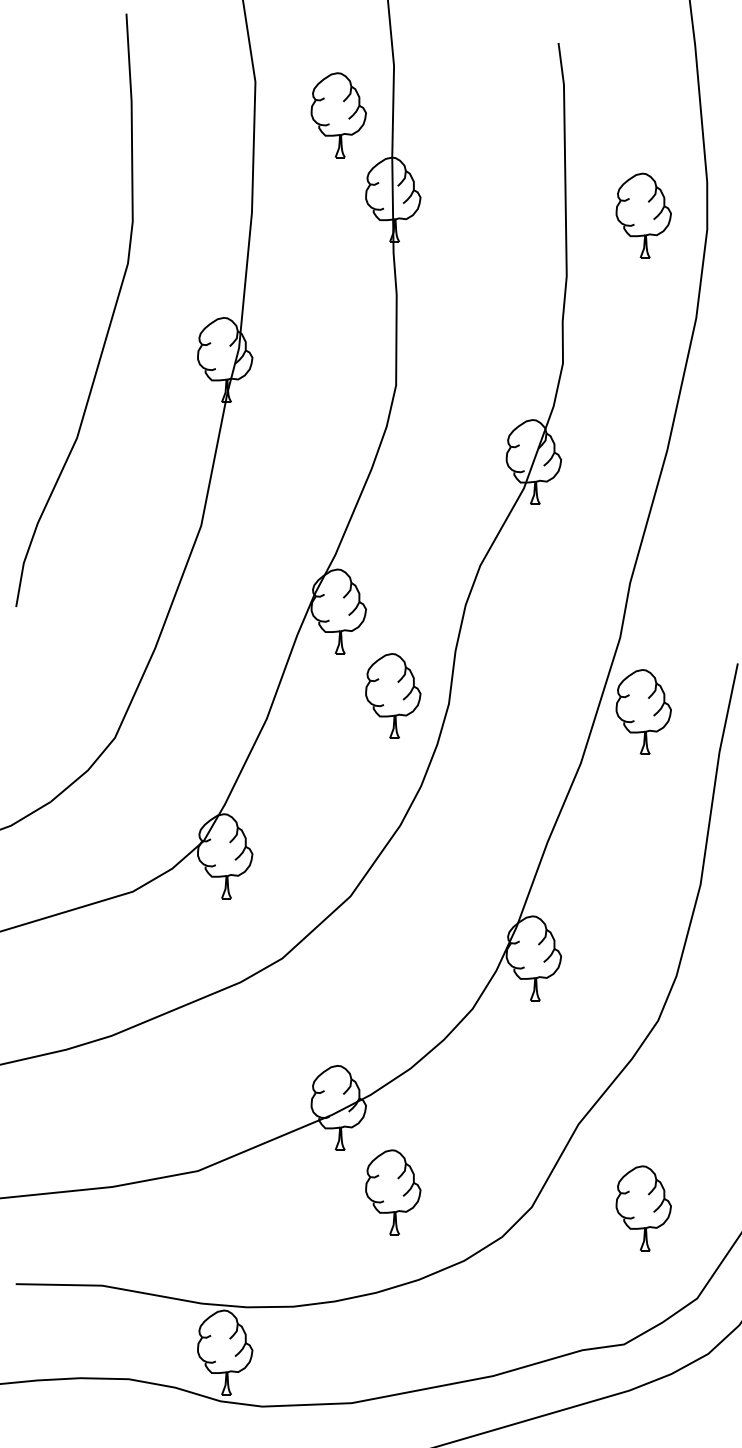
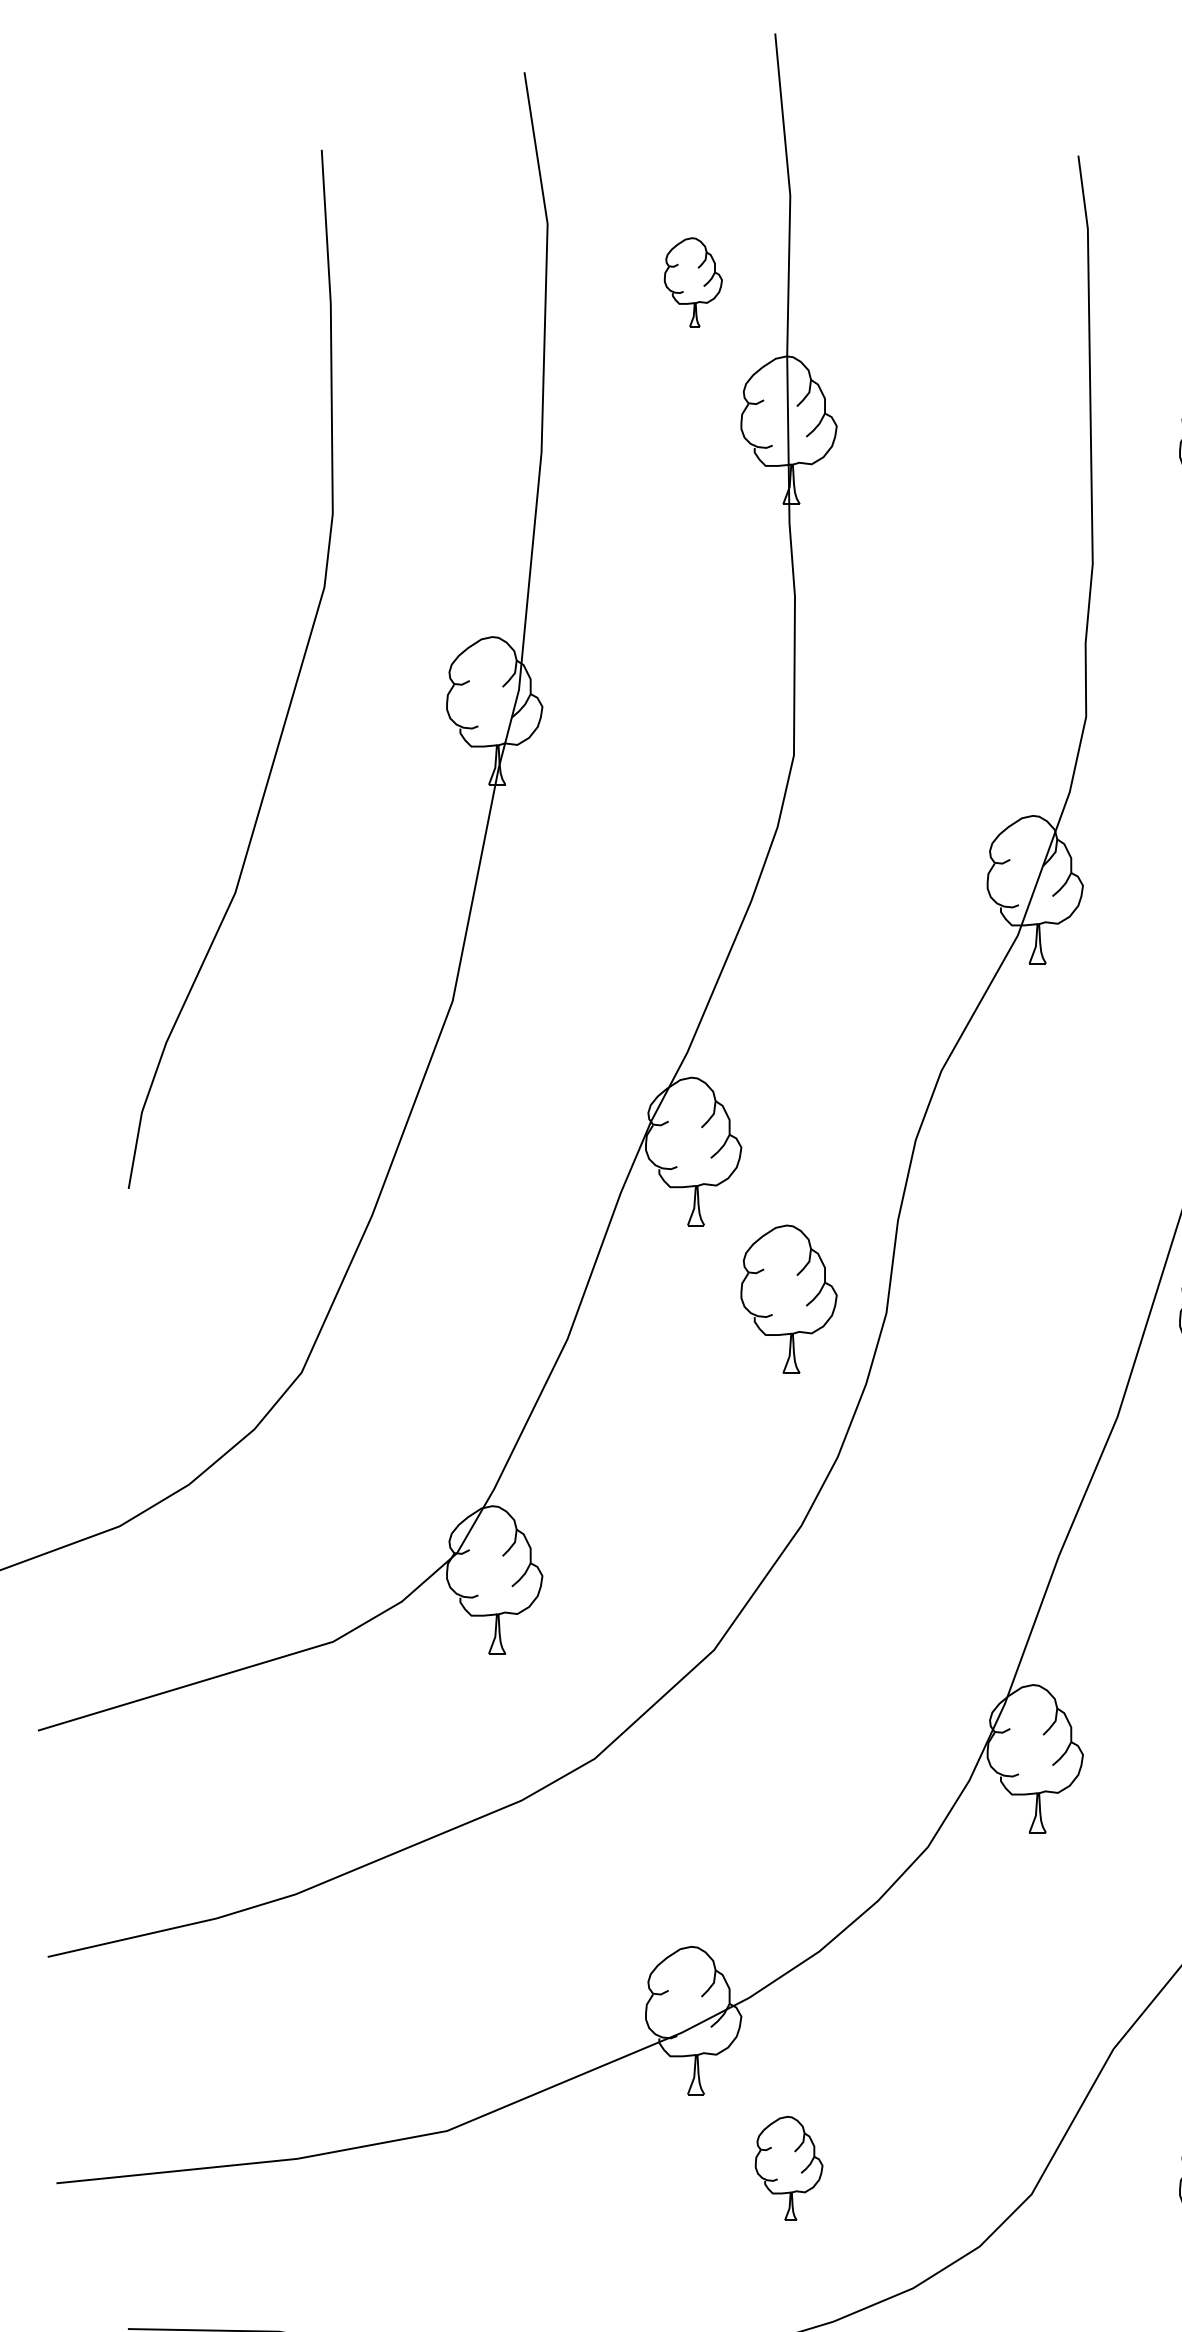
part: (338, 115) -> (693, 282), size x0.6
curve: (109, 322) -> (292, 690), moved
part: (393, 1192) -> (789, 2168), size x0.7

